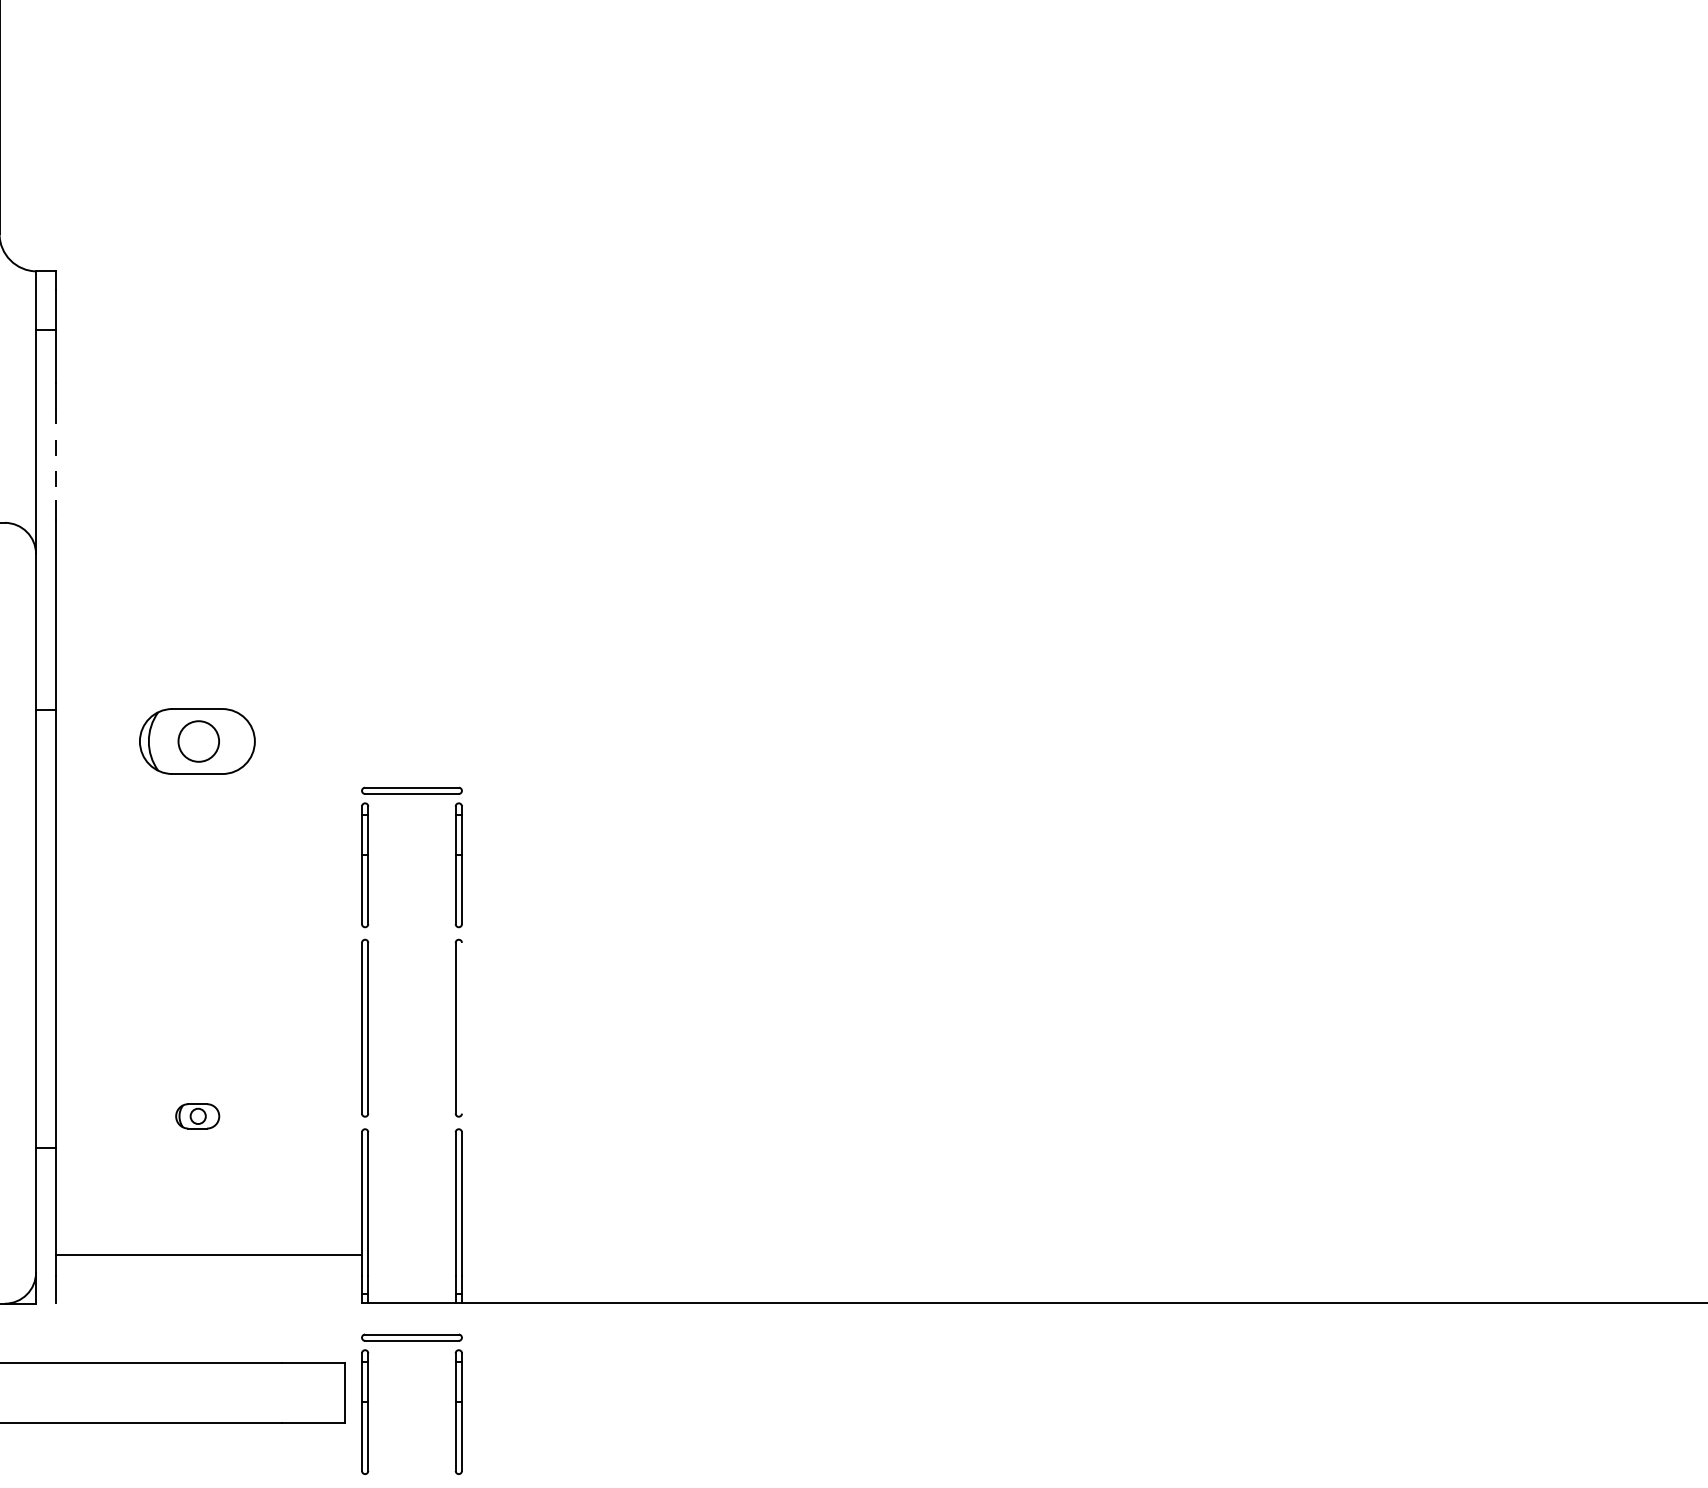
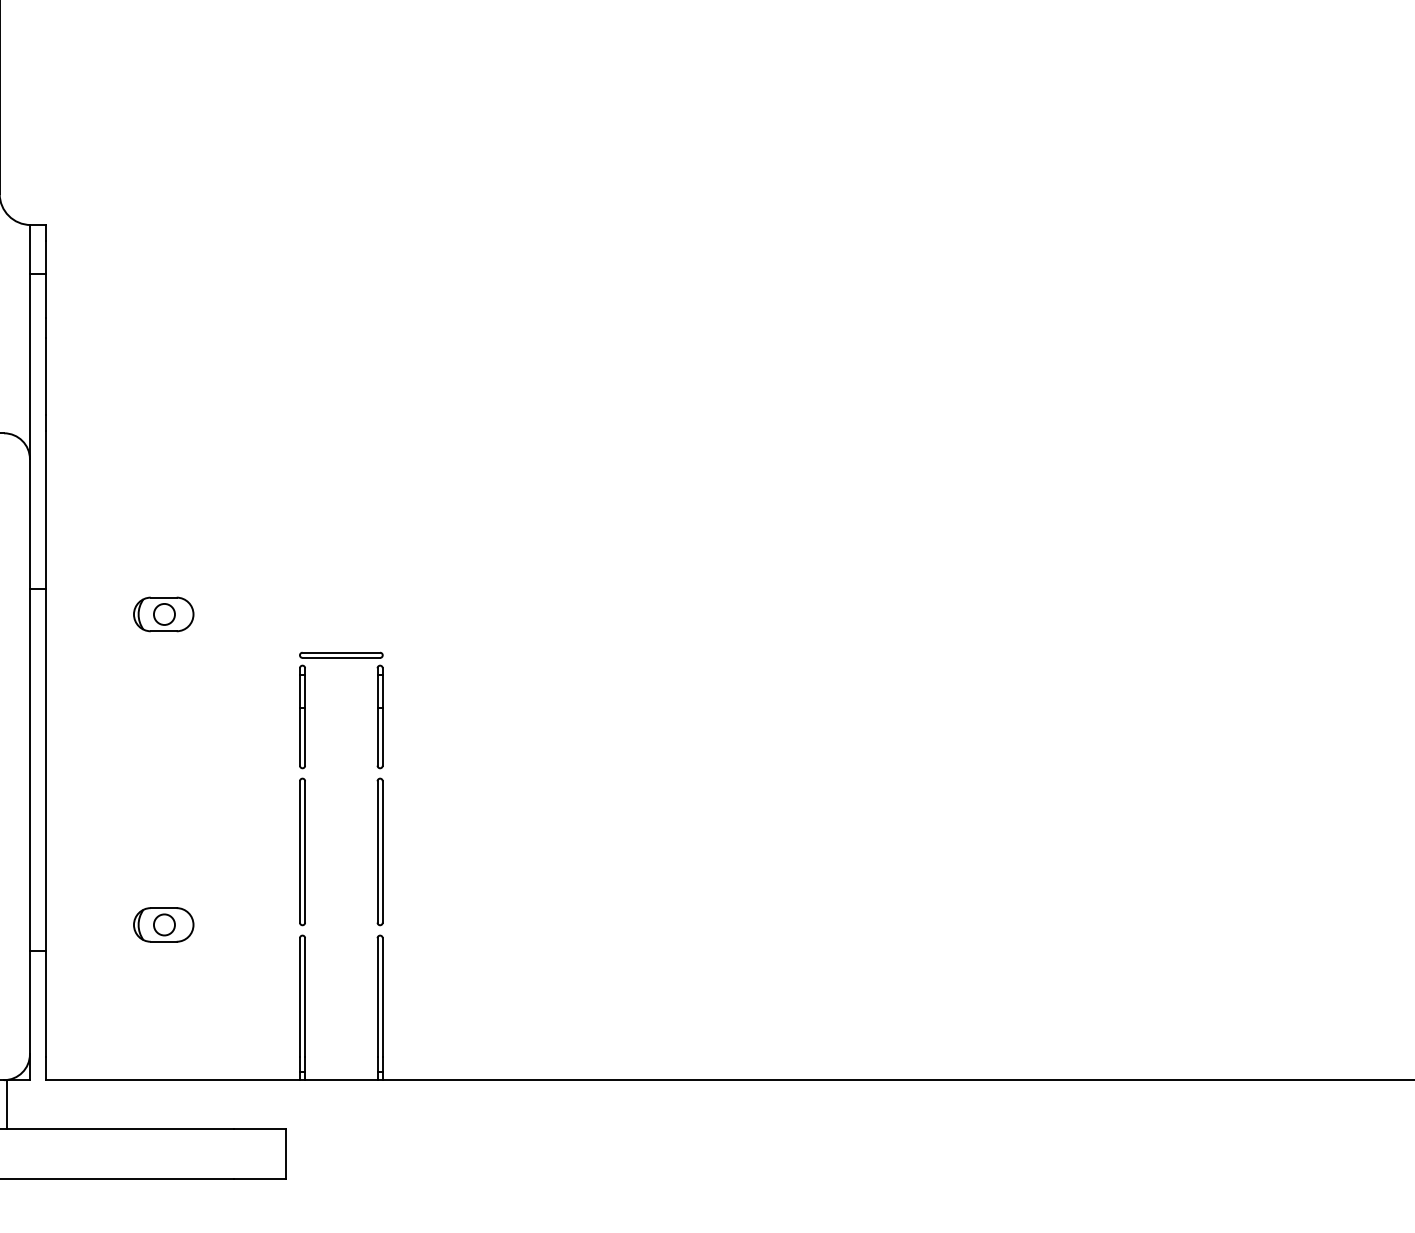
line: (56, 454) -> (46, 376), dashed -> solid
part: (197, 741) -> (163, 614), size x0.62
line: (461, 1027) -> (382, 851), added
part: (197, 1115) -> (163, 924), size x1.67
line: (208, 1254) -> (172, 1079), moved
line: (8, 1333) -> (7, 1104), added
part: (368, 1404) -> (305, 1163), removed

